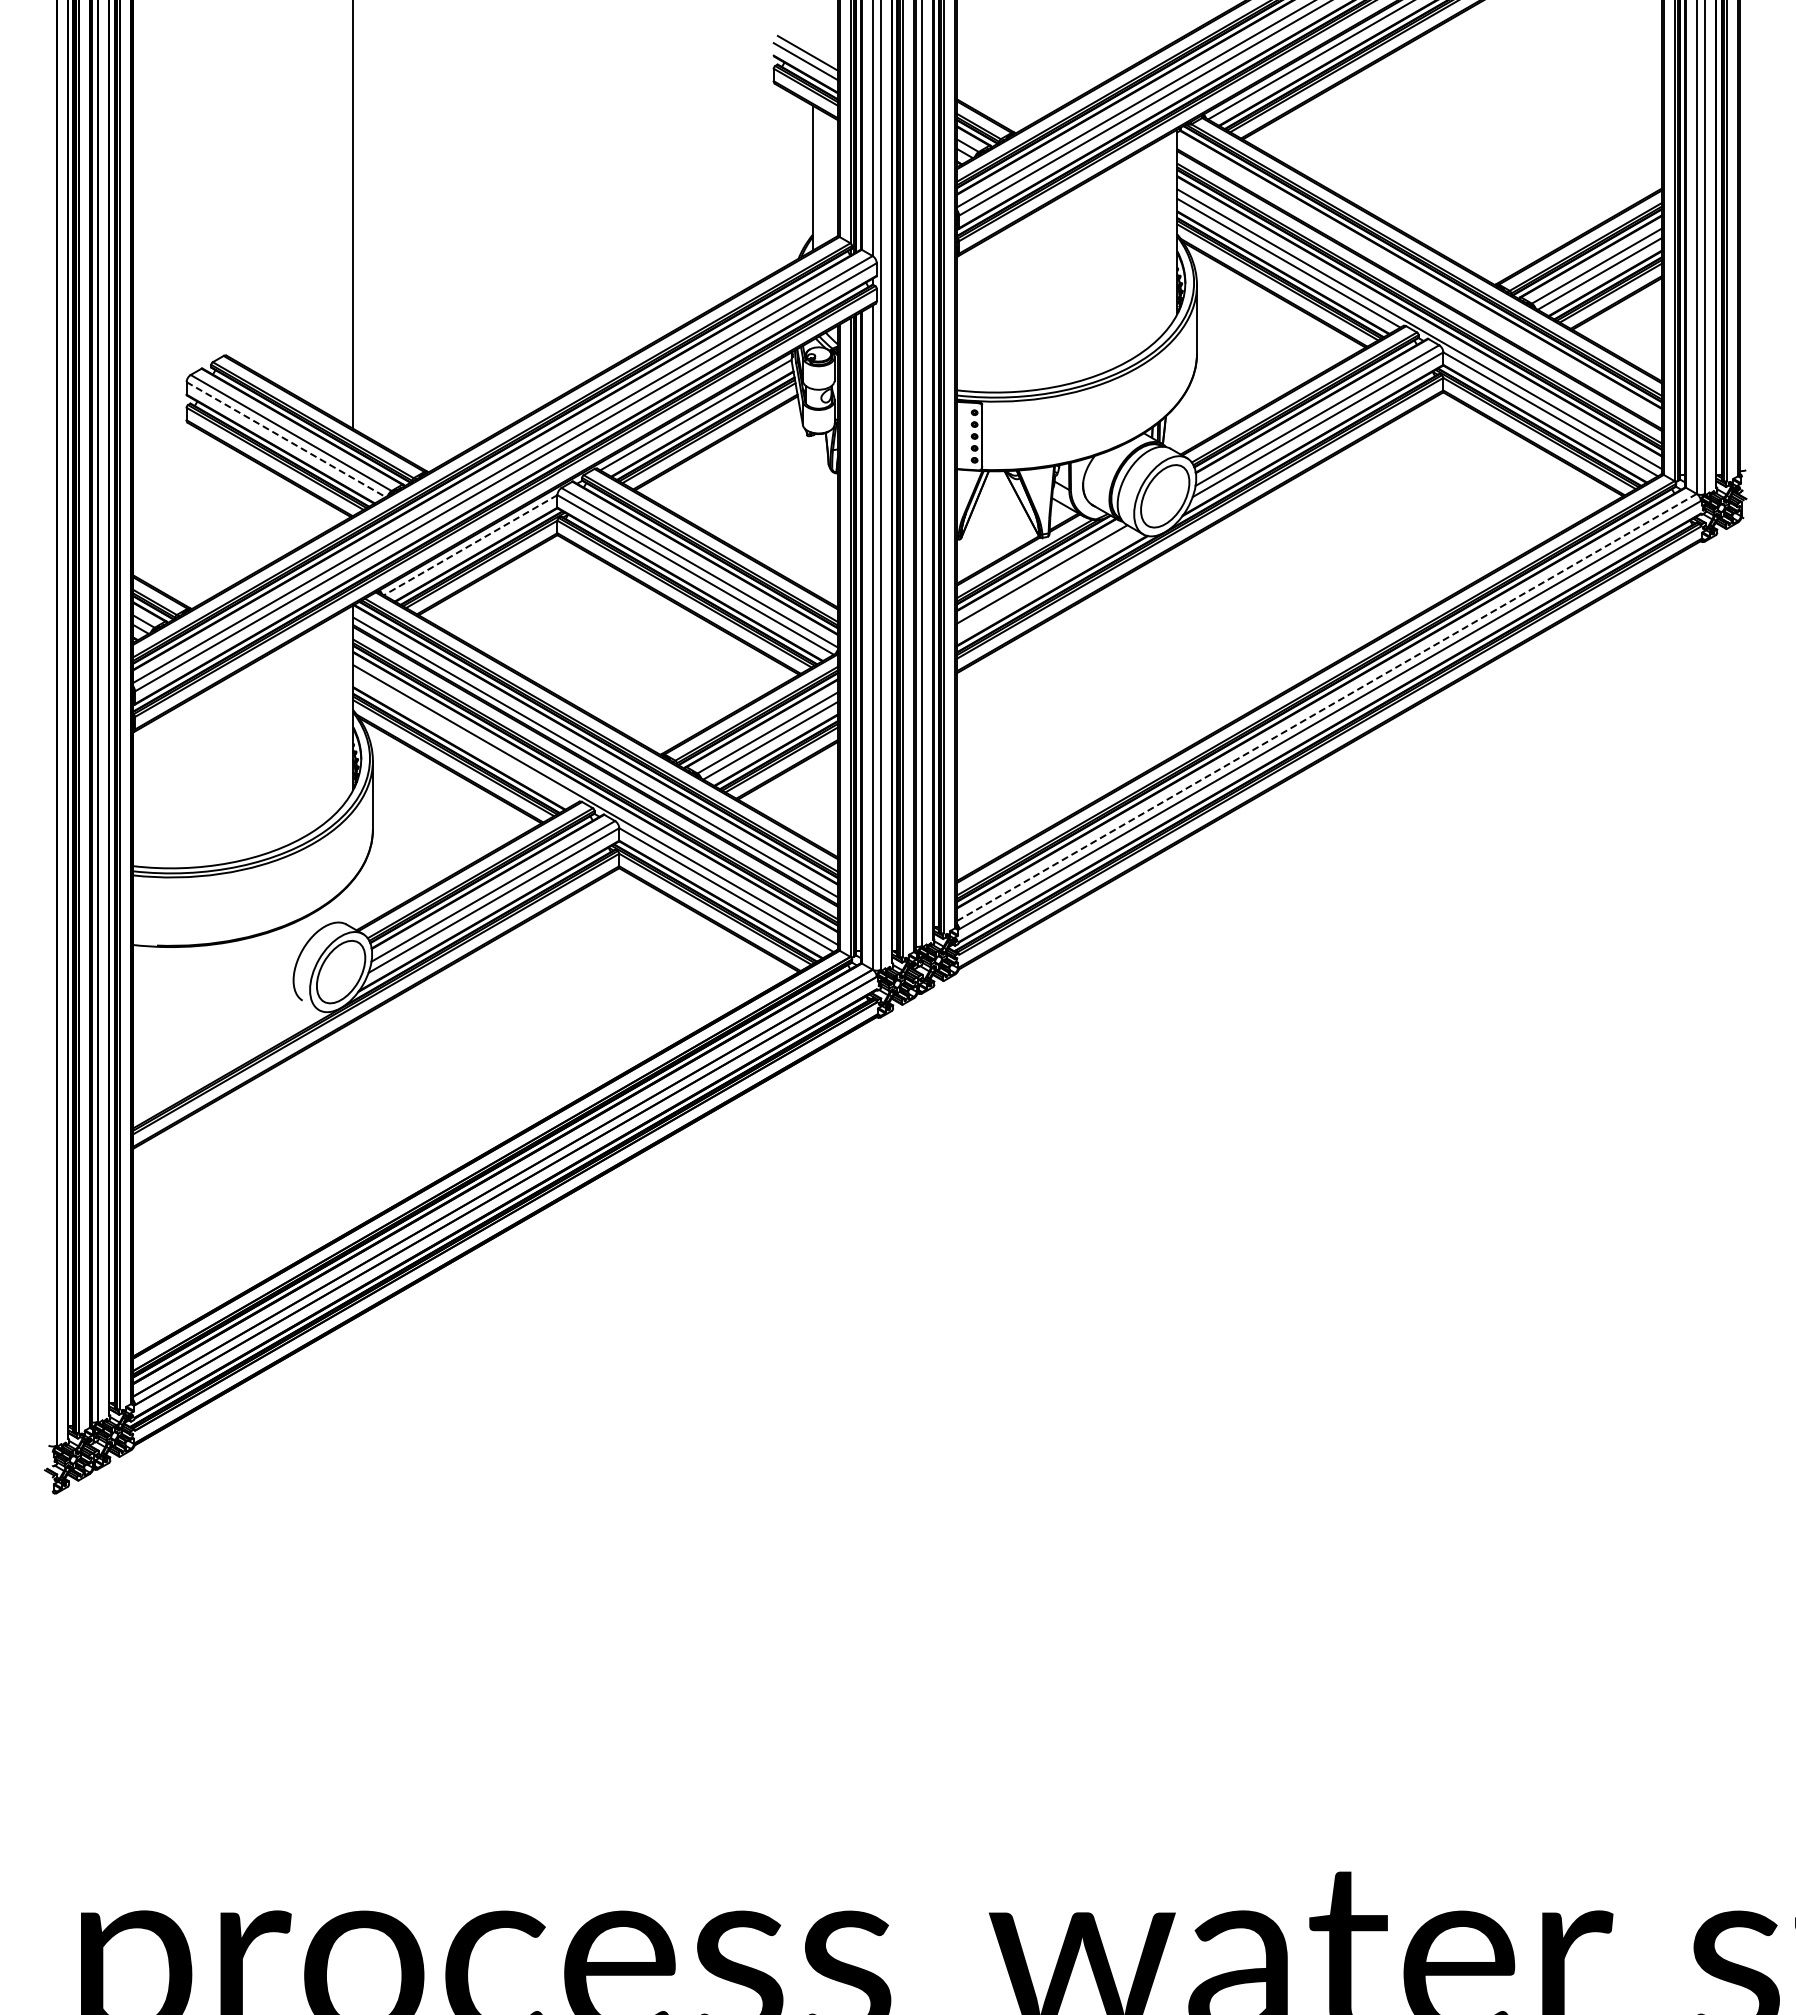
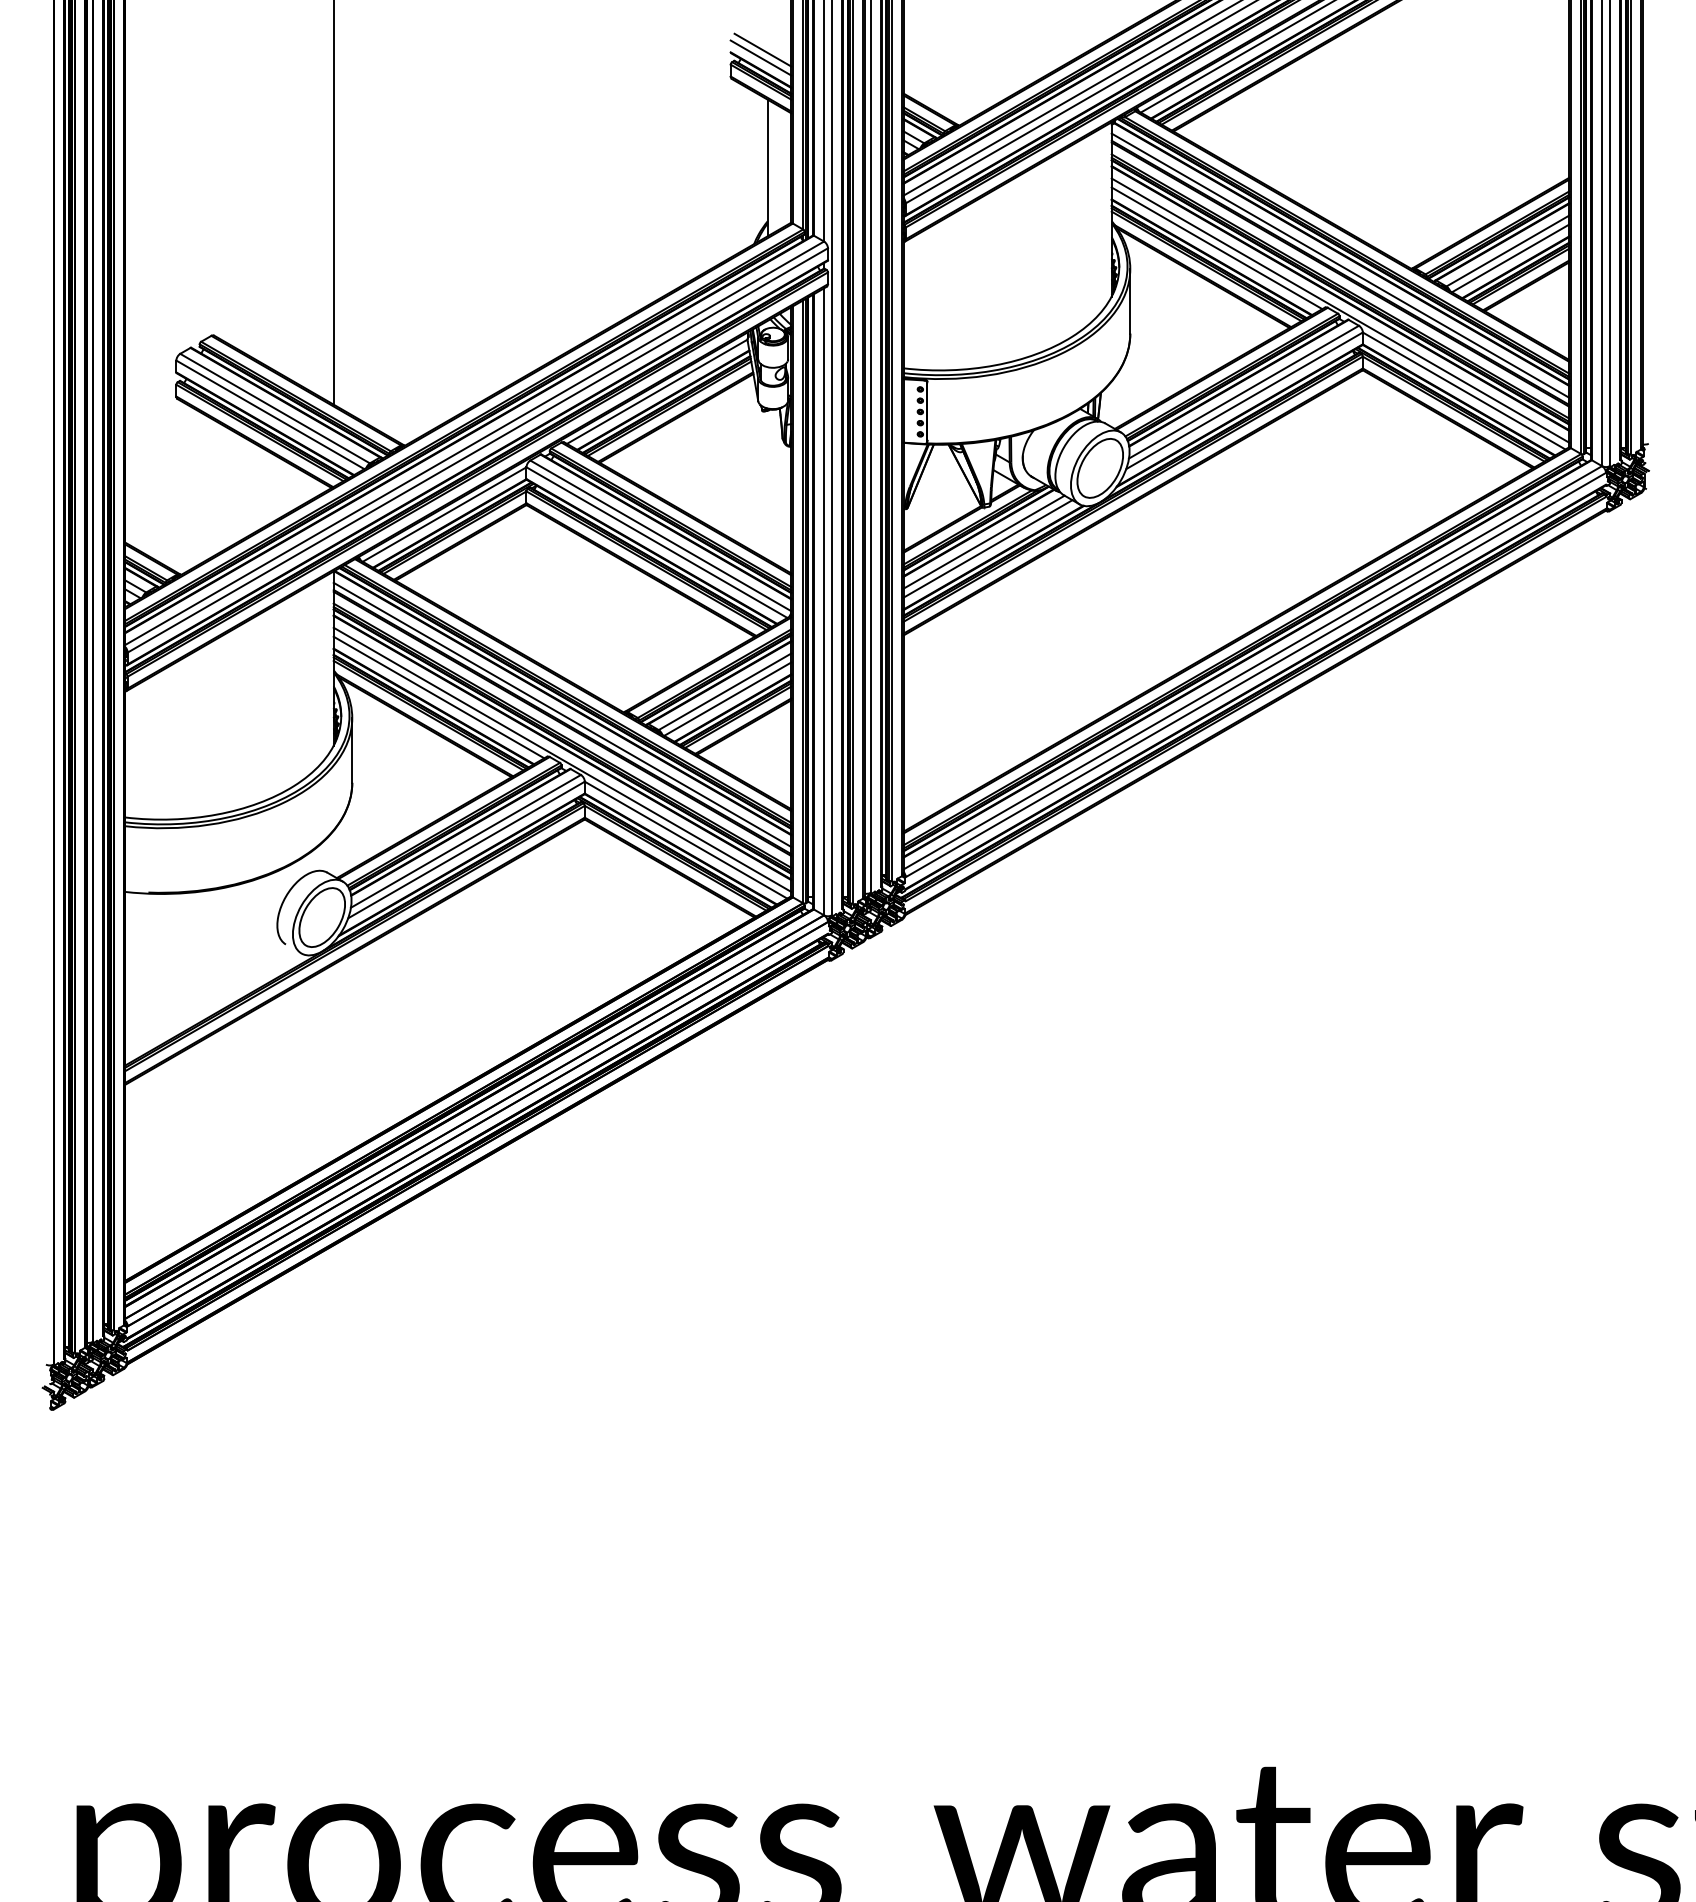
line: (1419, 281) -> (1340, 265), added
line: (286, 439) -> (270, 414), dashed -> solid
line: (470, 545) -> (444, 514), dashed -> solid
line: (1045, 581) -> (987, 548), added
line: (1326, 707) -> (1252, 667), dashed -> solid
line: (464, 738) -> (438, 697), added

